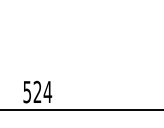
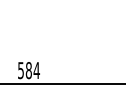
text: (37, 91) -> (28, 70), 524 -> 584

